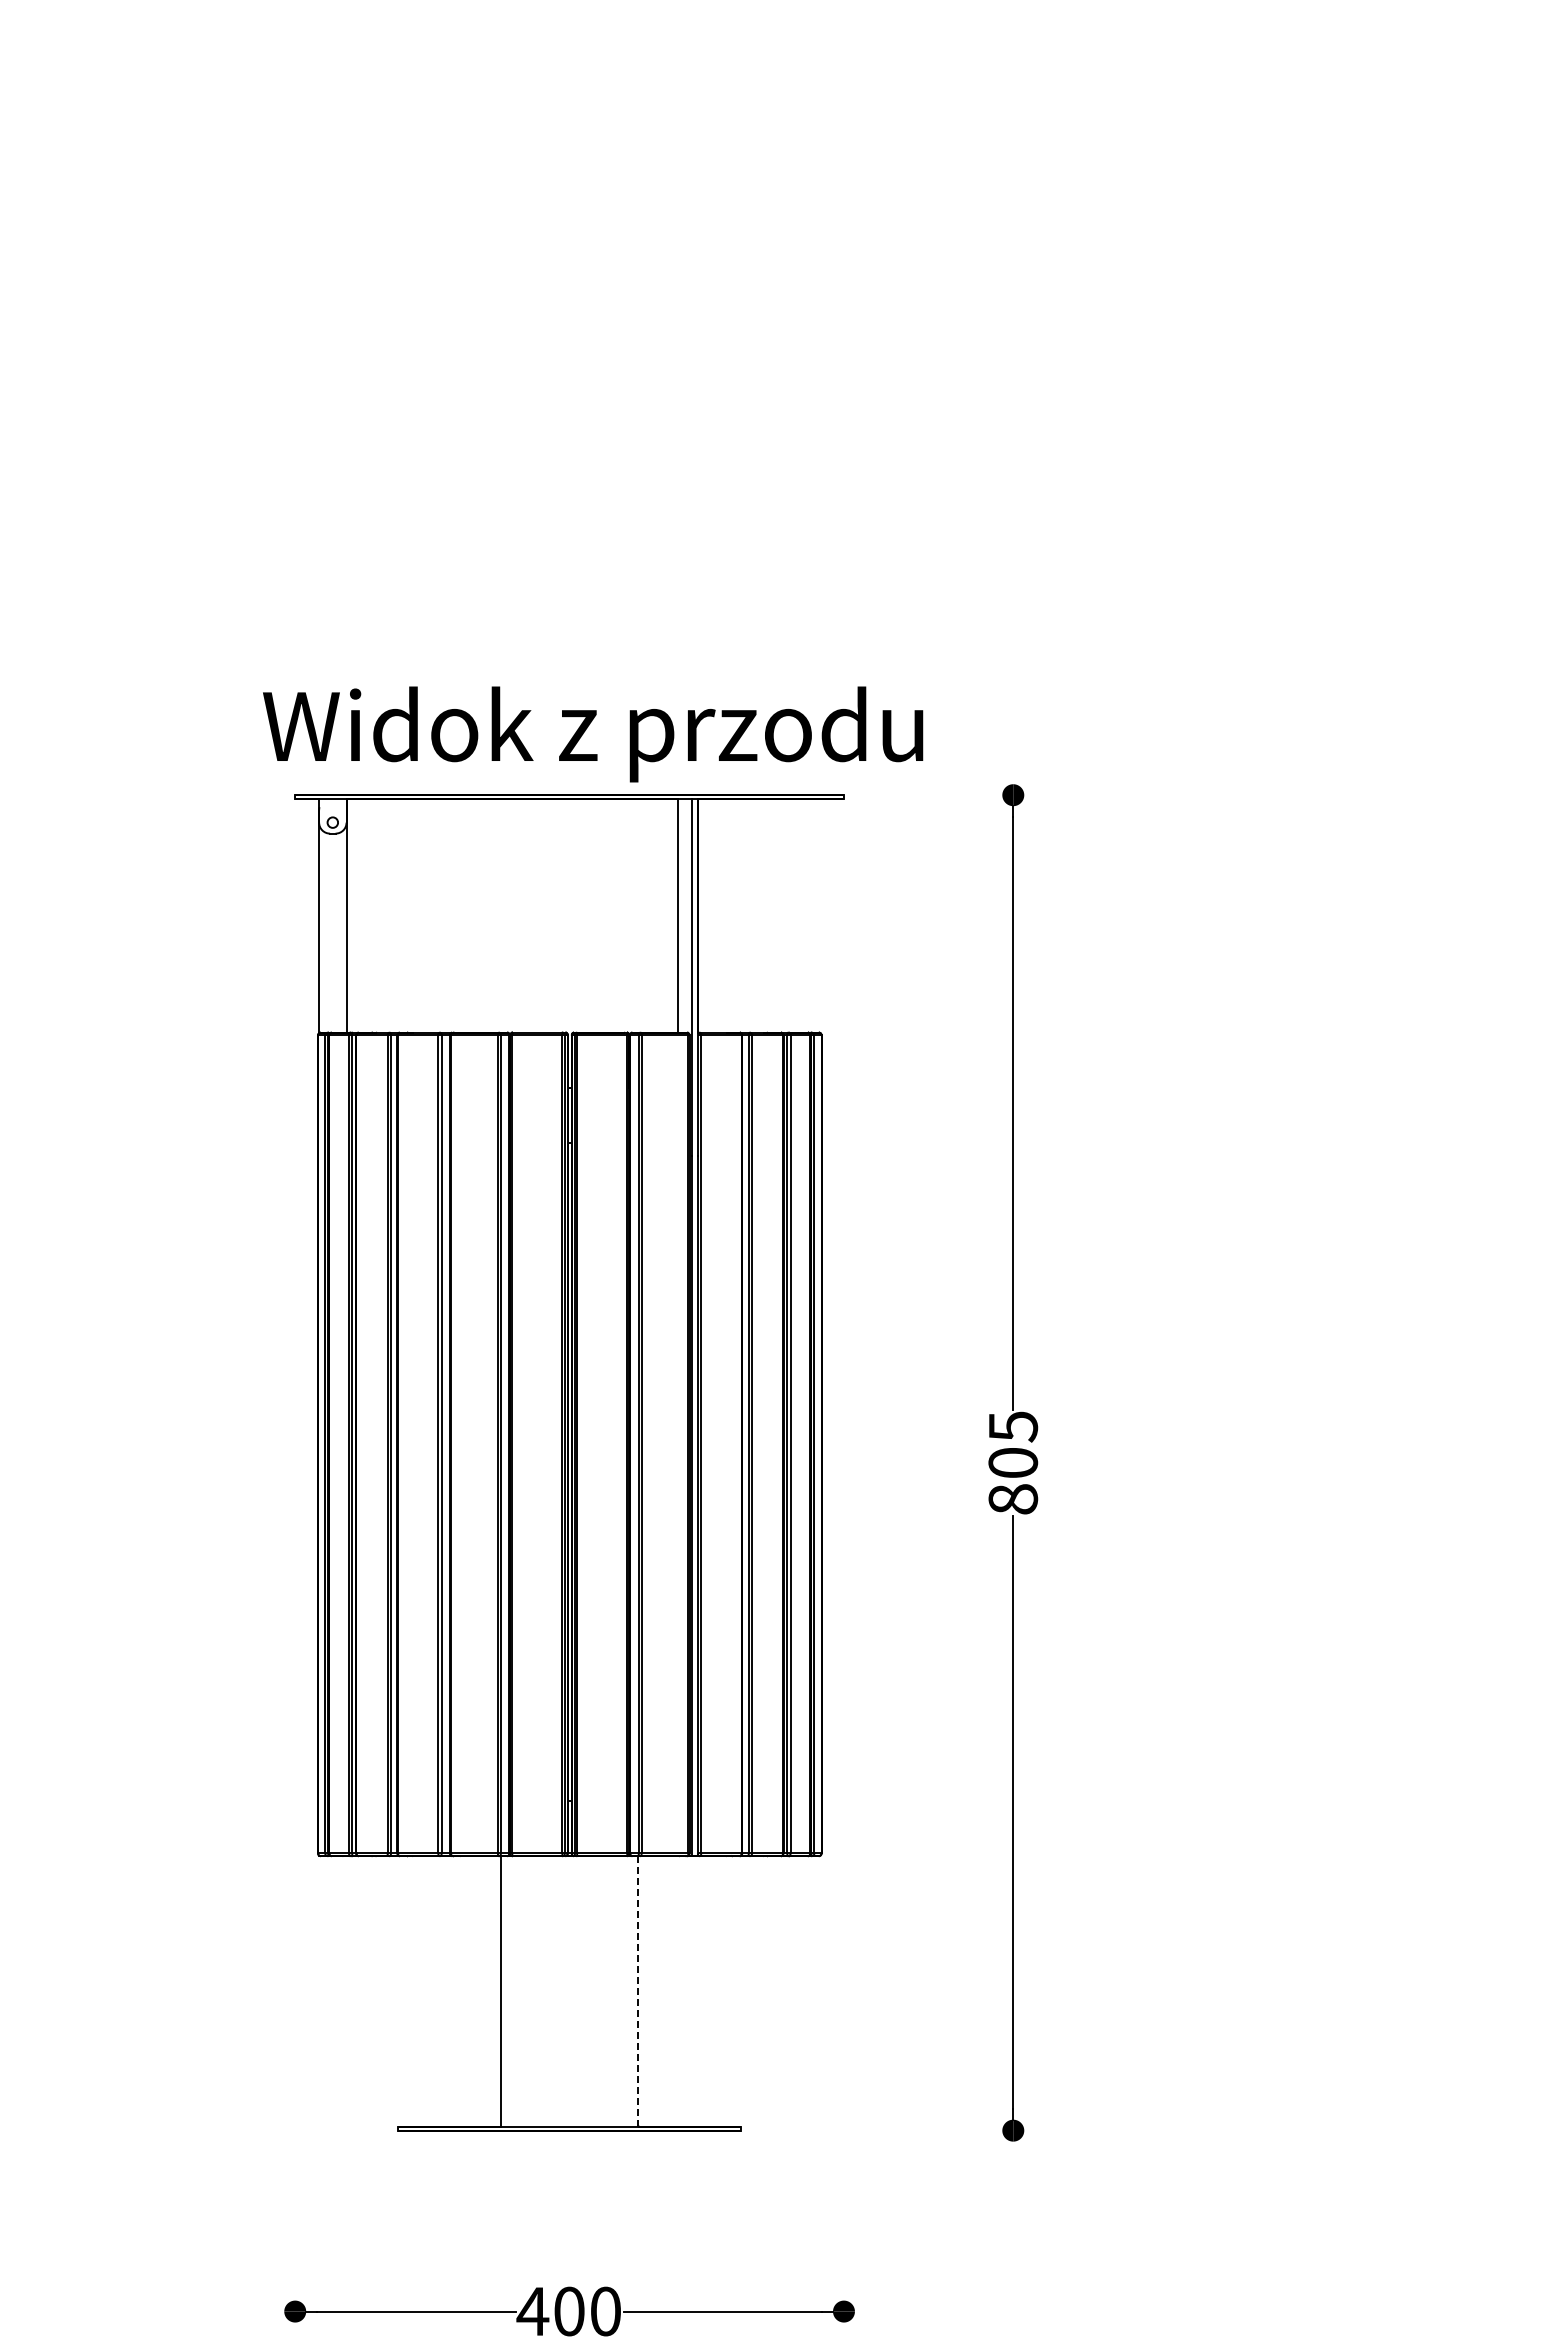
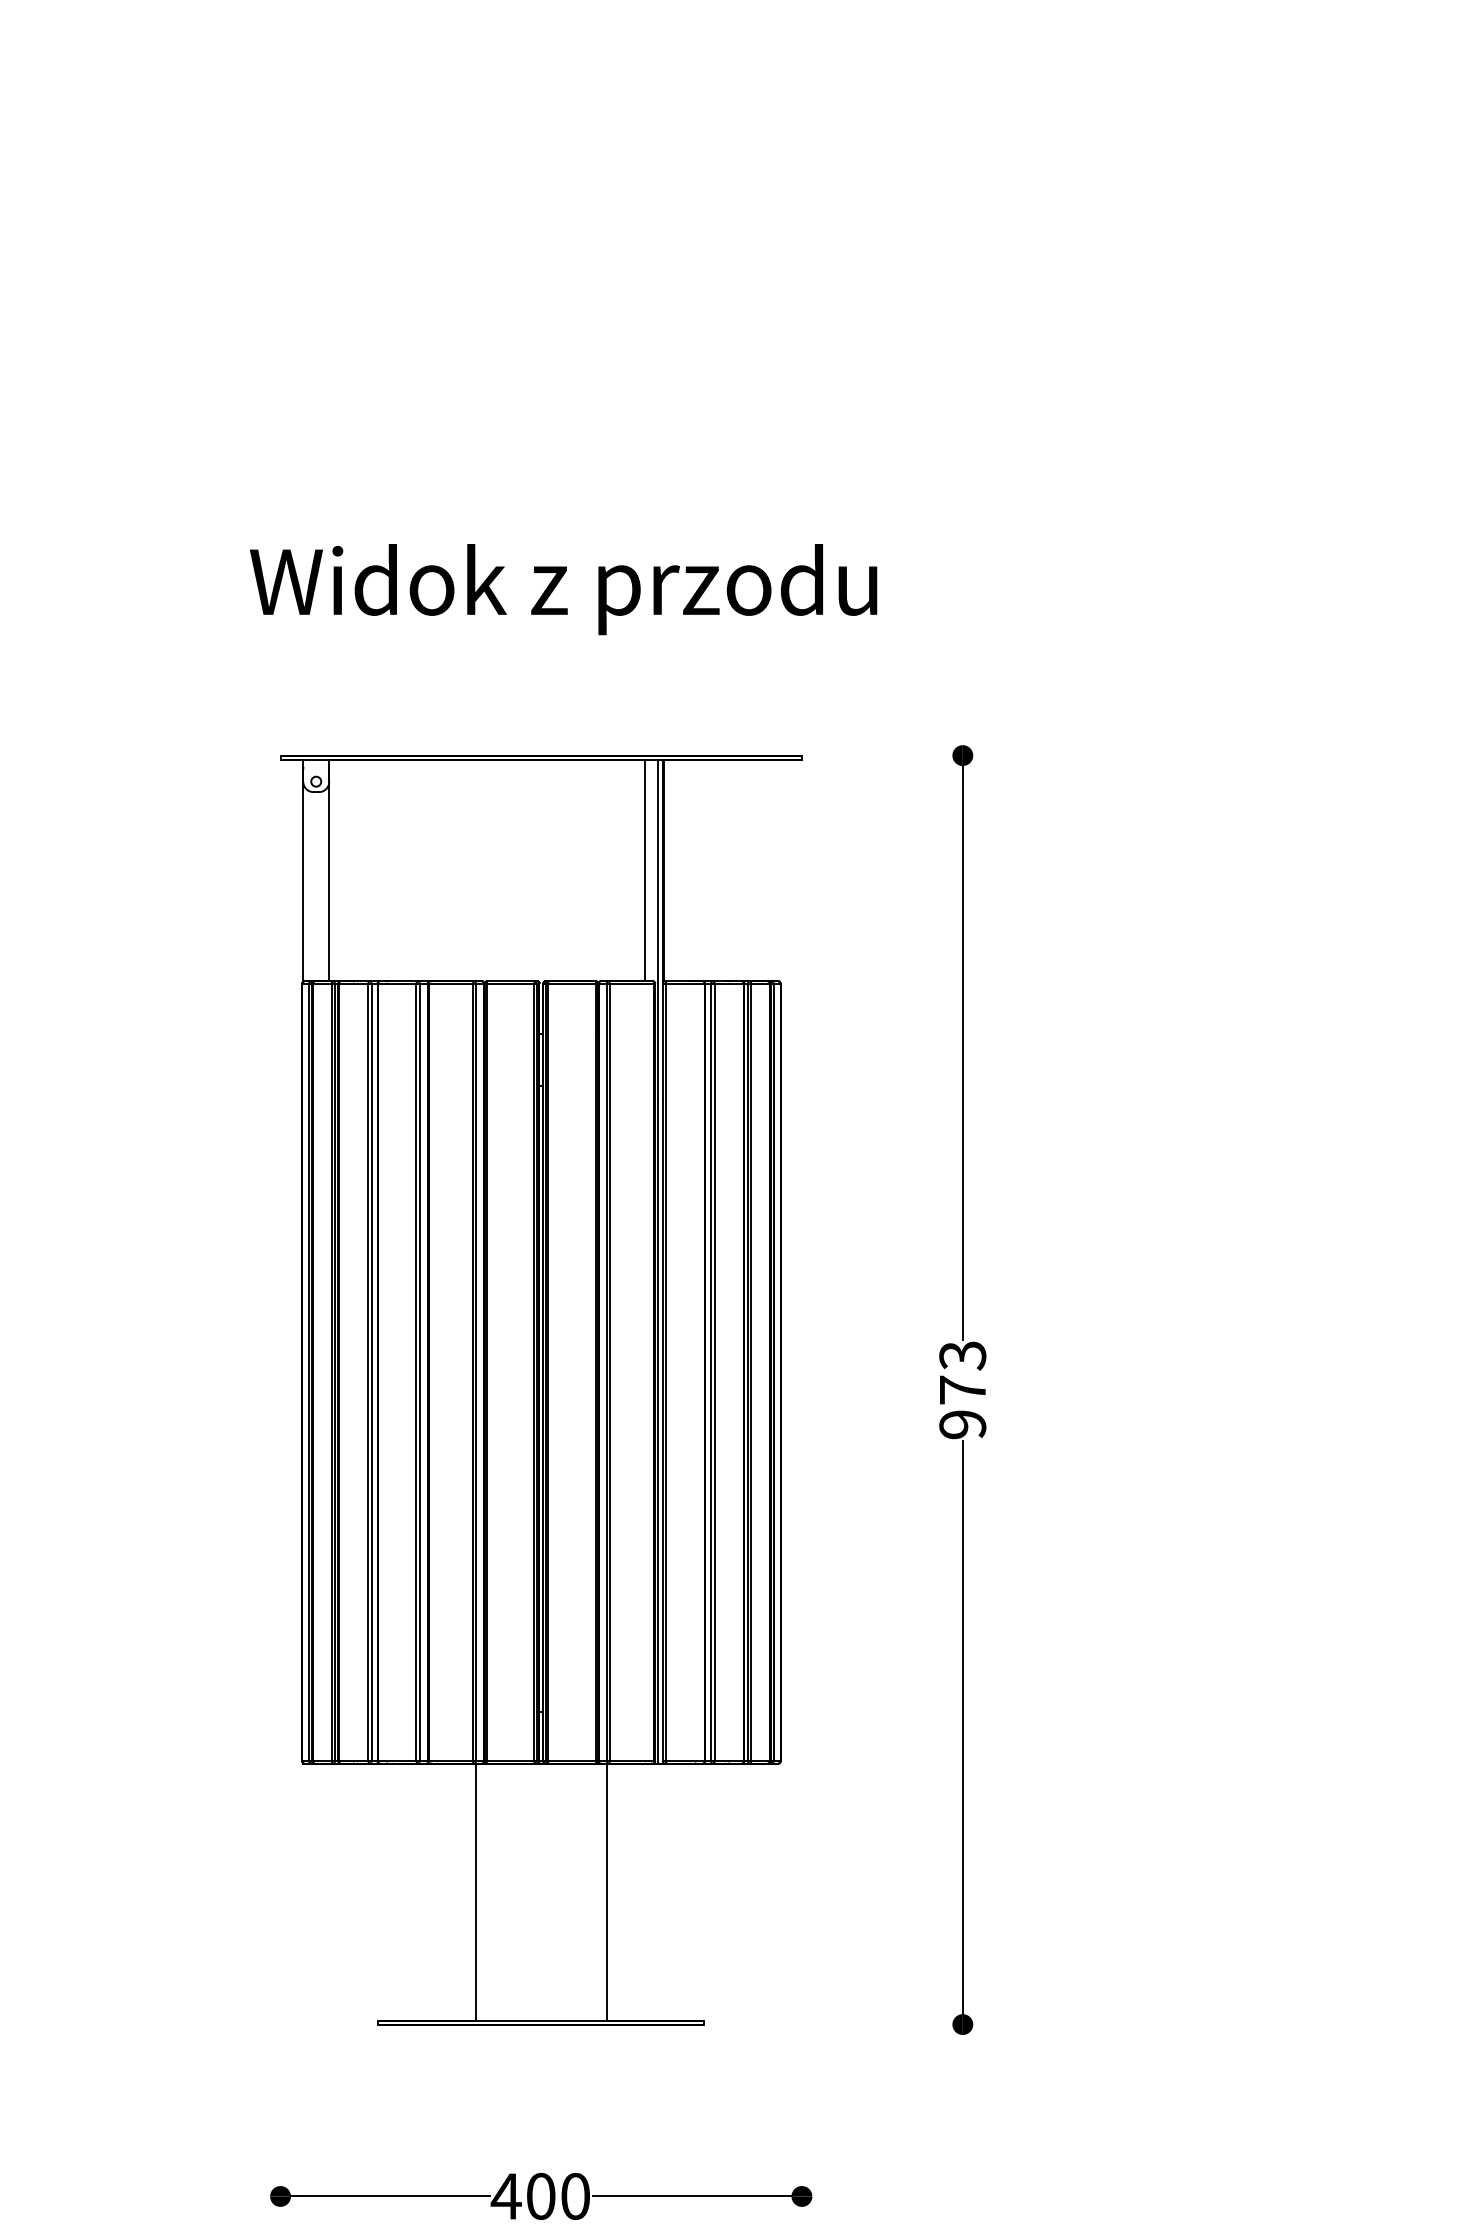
text: (593, 734) -> (563, 589), moved
text: (1013, 1462) -> (963, 1389), 805 -> 973
line: (638, 1990) -> (606, 1891), dashed -> solid

